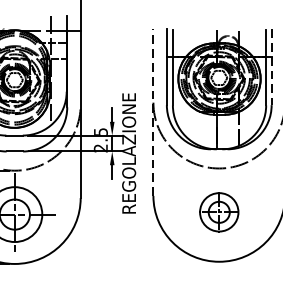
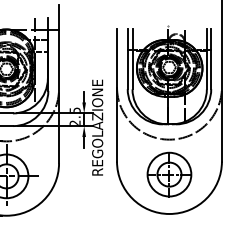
line: (271, 67) -> (211, 59), dashed -> solid
line: (154, 111) -> (117, 94), dashed -> solid
part: (219, 212) -> (169, 174), size x1.43

